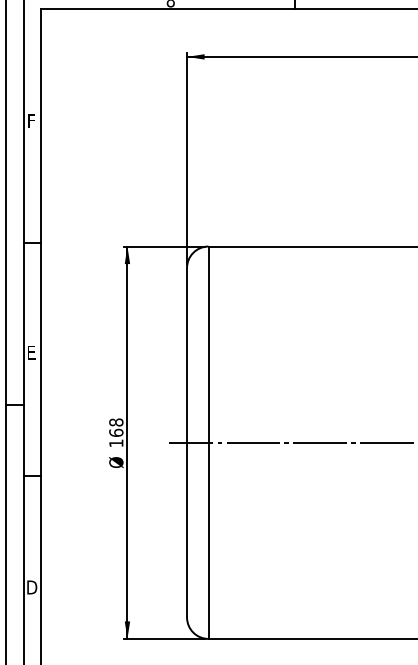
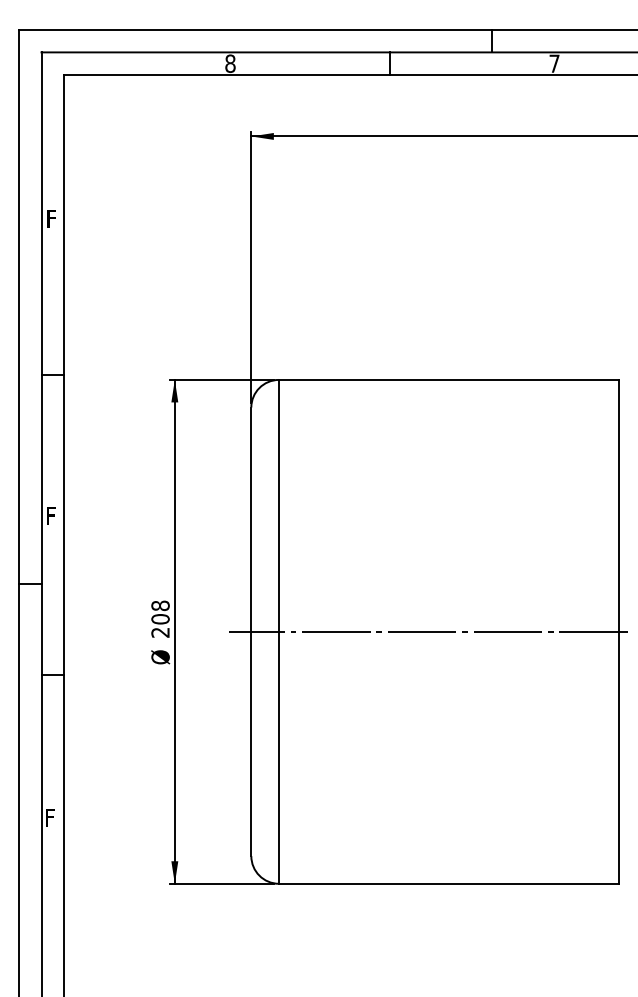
text: (32, 352) -> (52, 515), E -> F
text: (116, 437) -> (160, 625), 168 -> 208
text: (32, 587) -> (52, 817), D -> F

